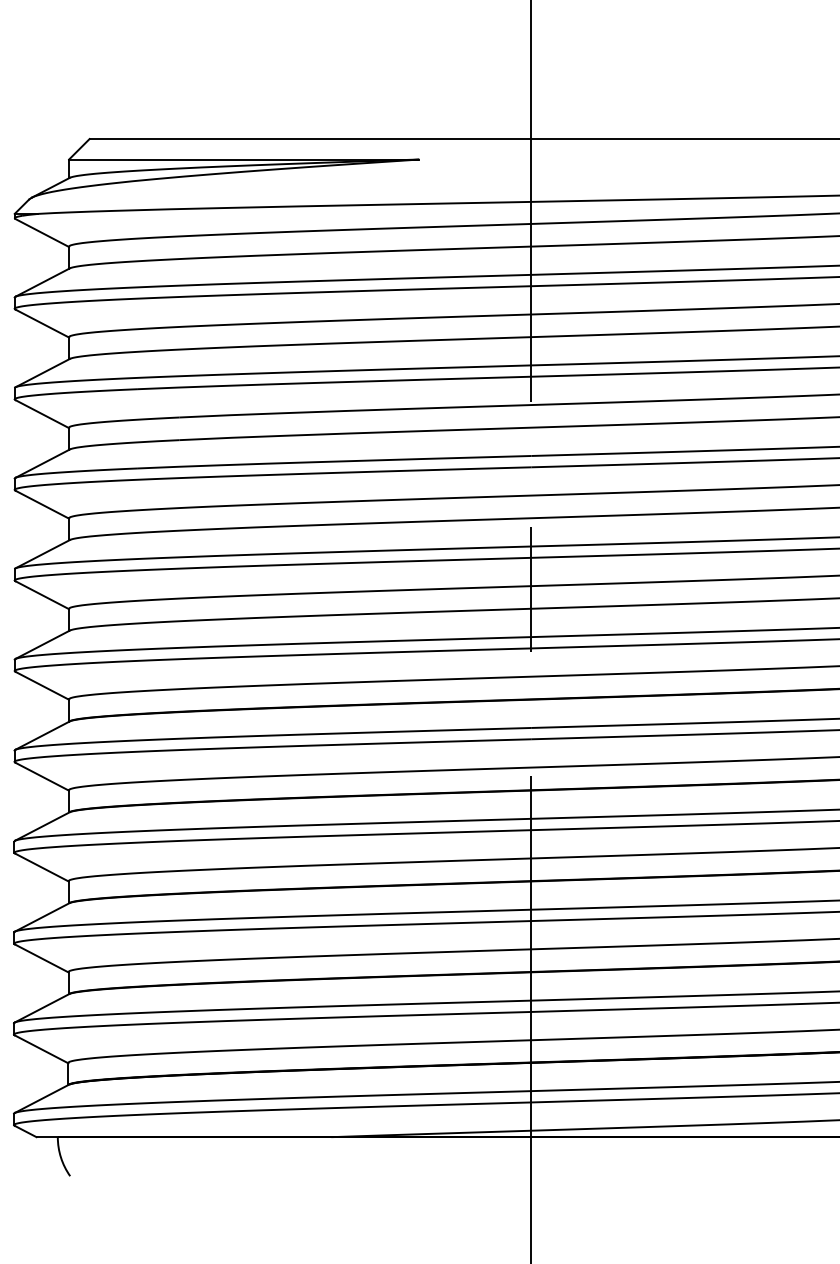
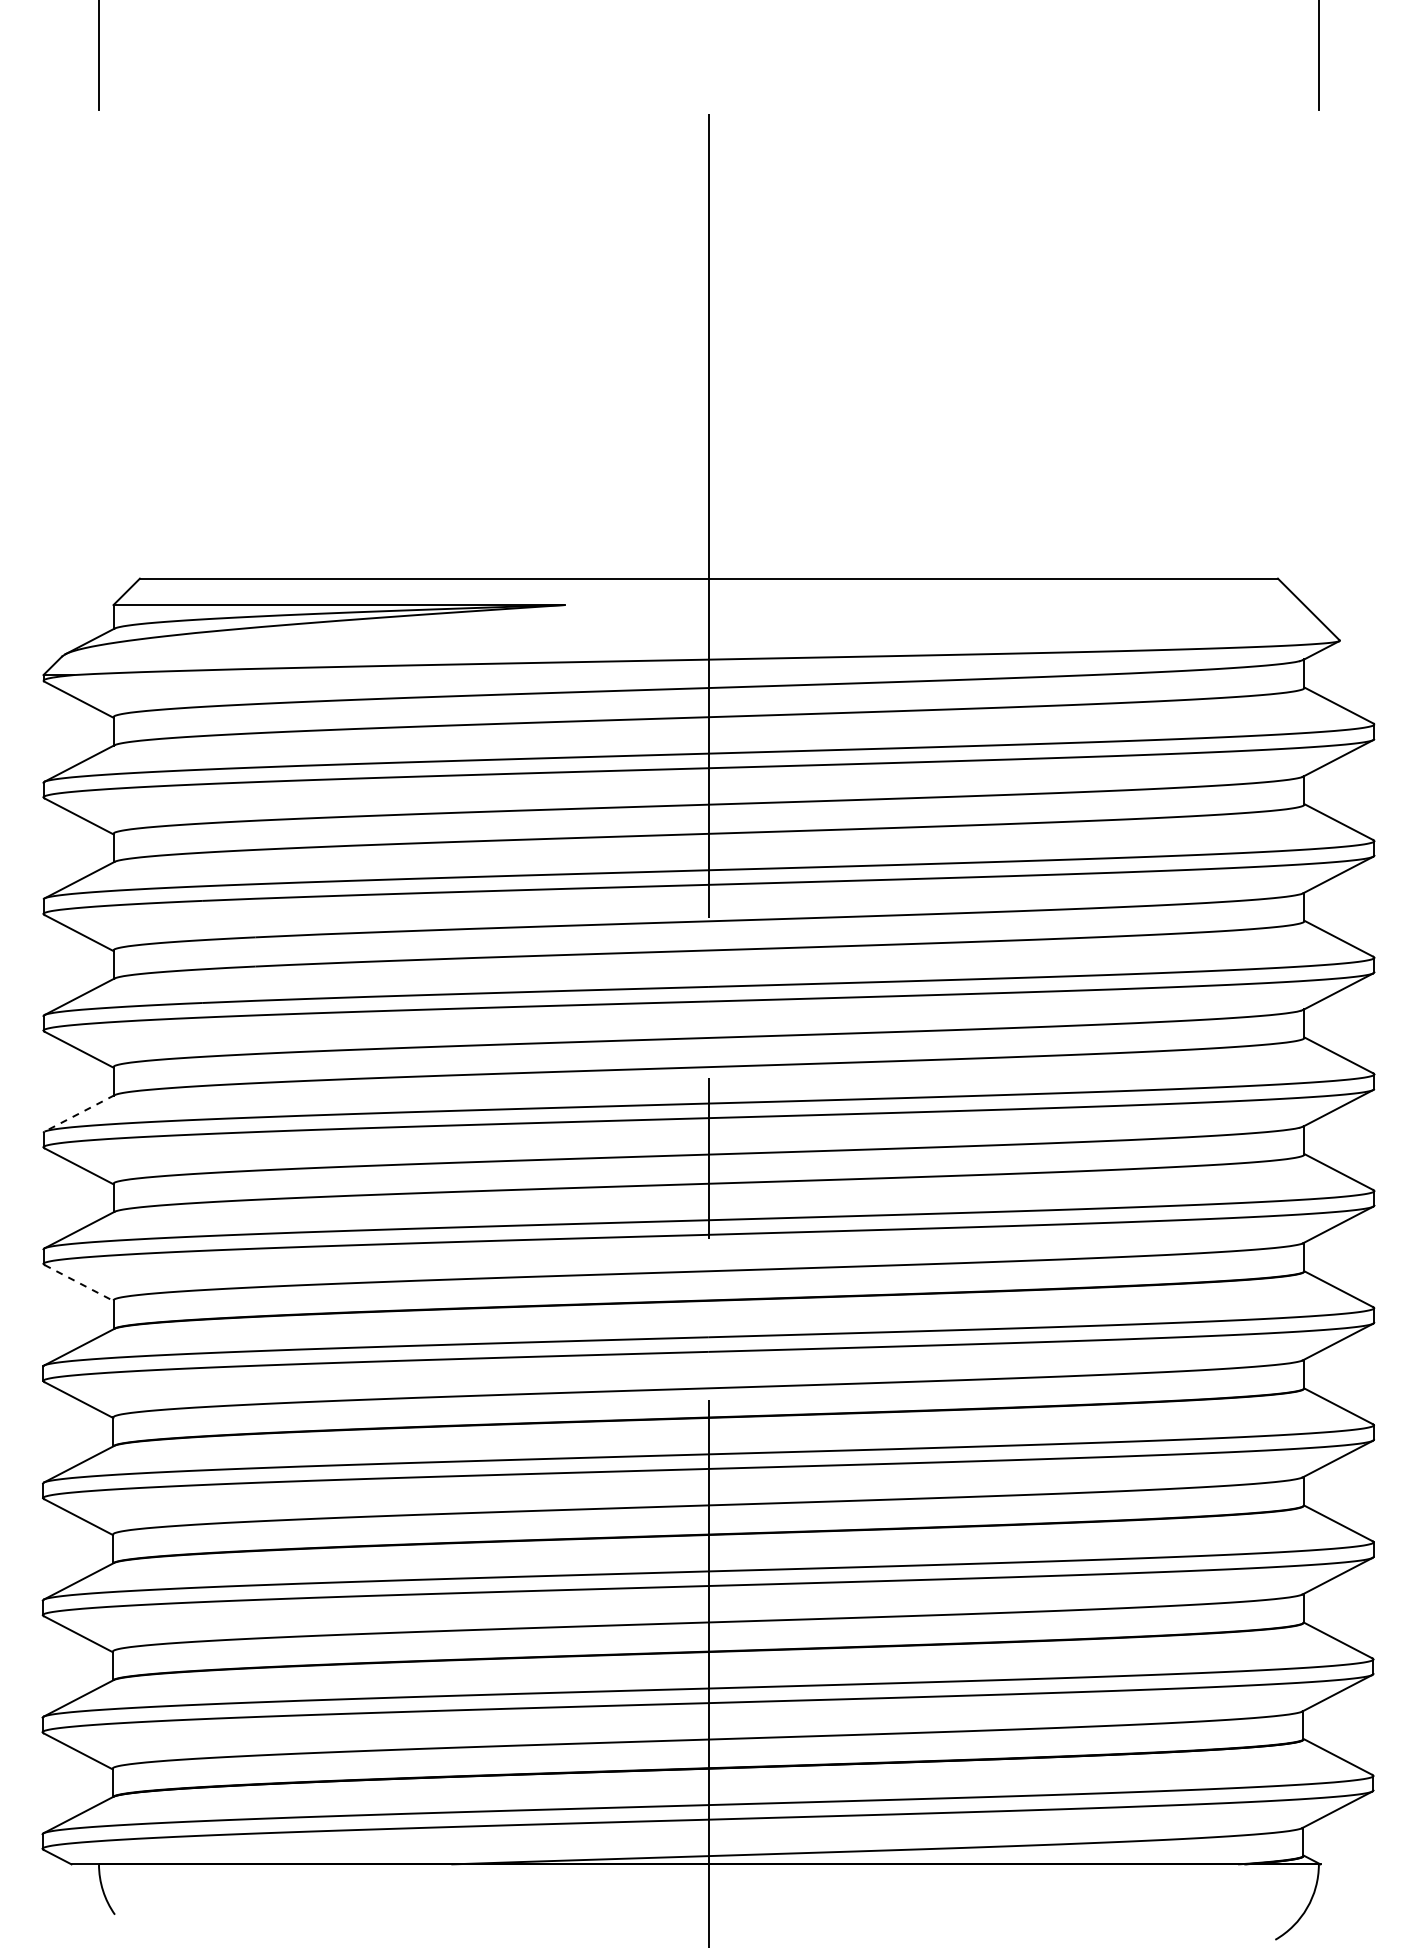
line: (42, 554) -> (79, 1113), solid -> dashed
line: (42, 685) -> (79, 1282), solid -> dashed

